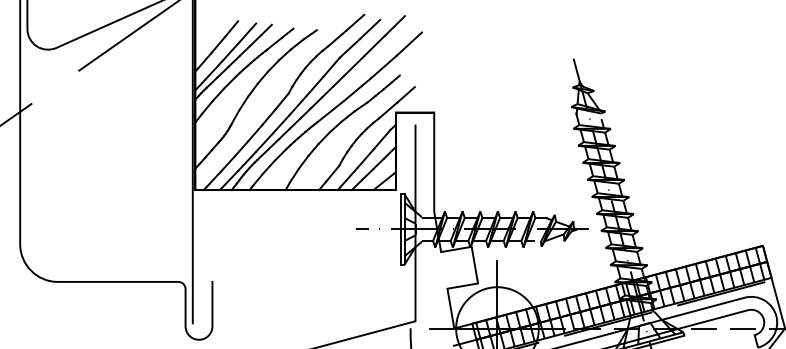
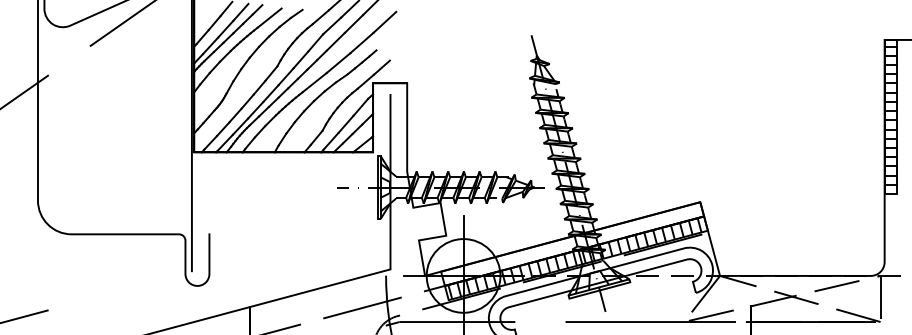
hatch: (617, 292) -> (570, 243), removed

